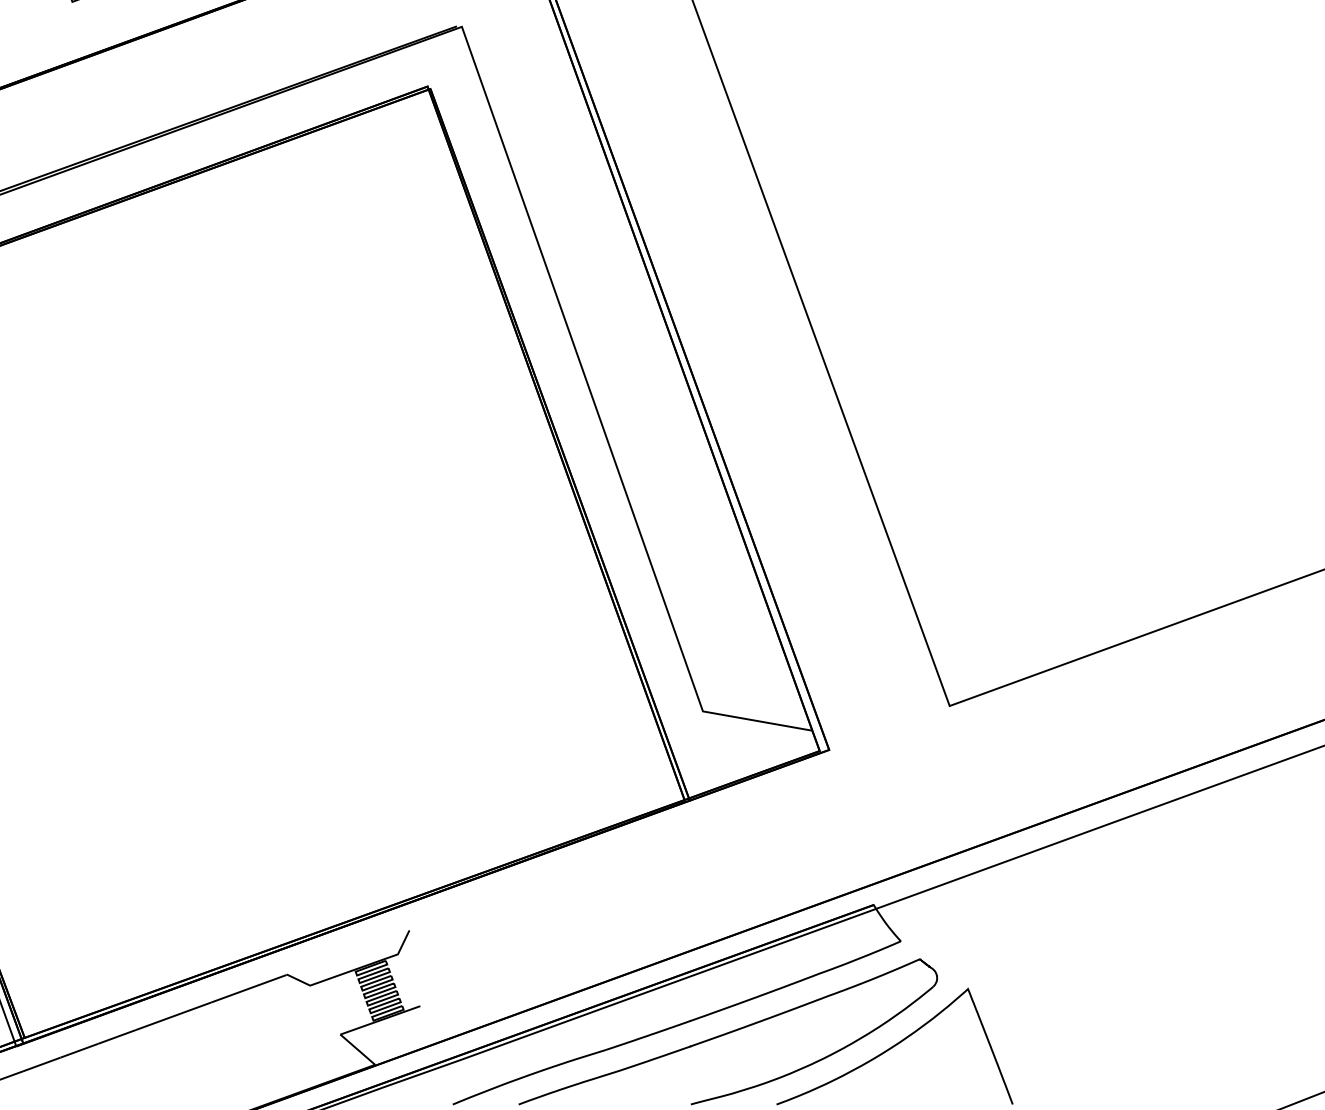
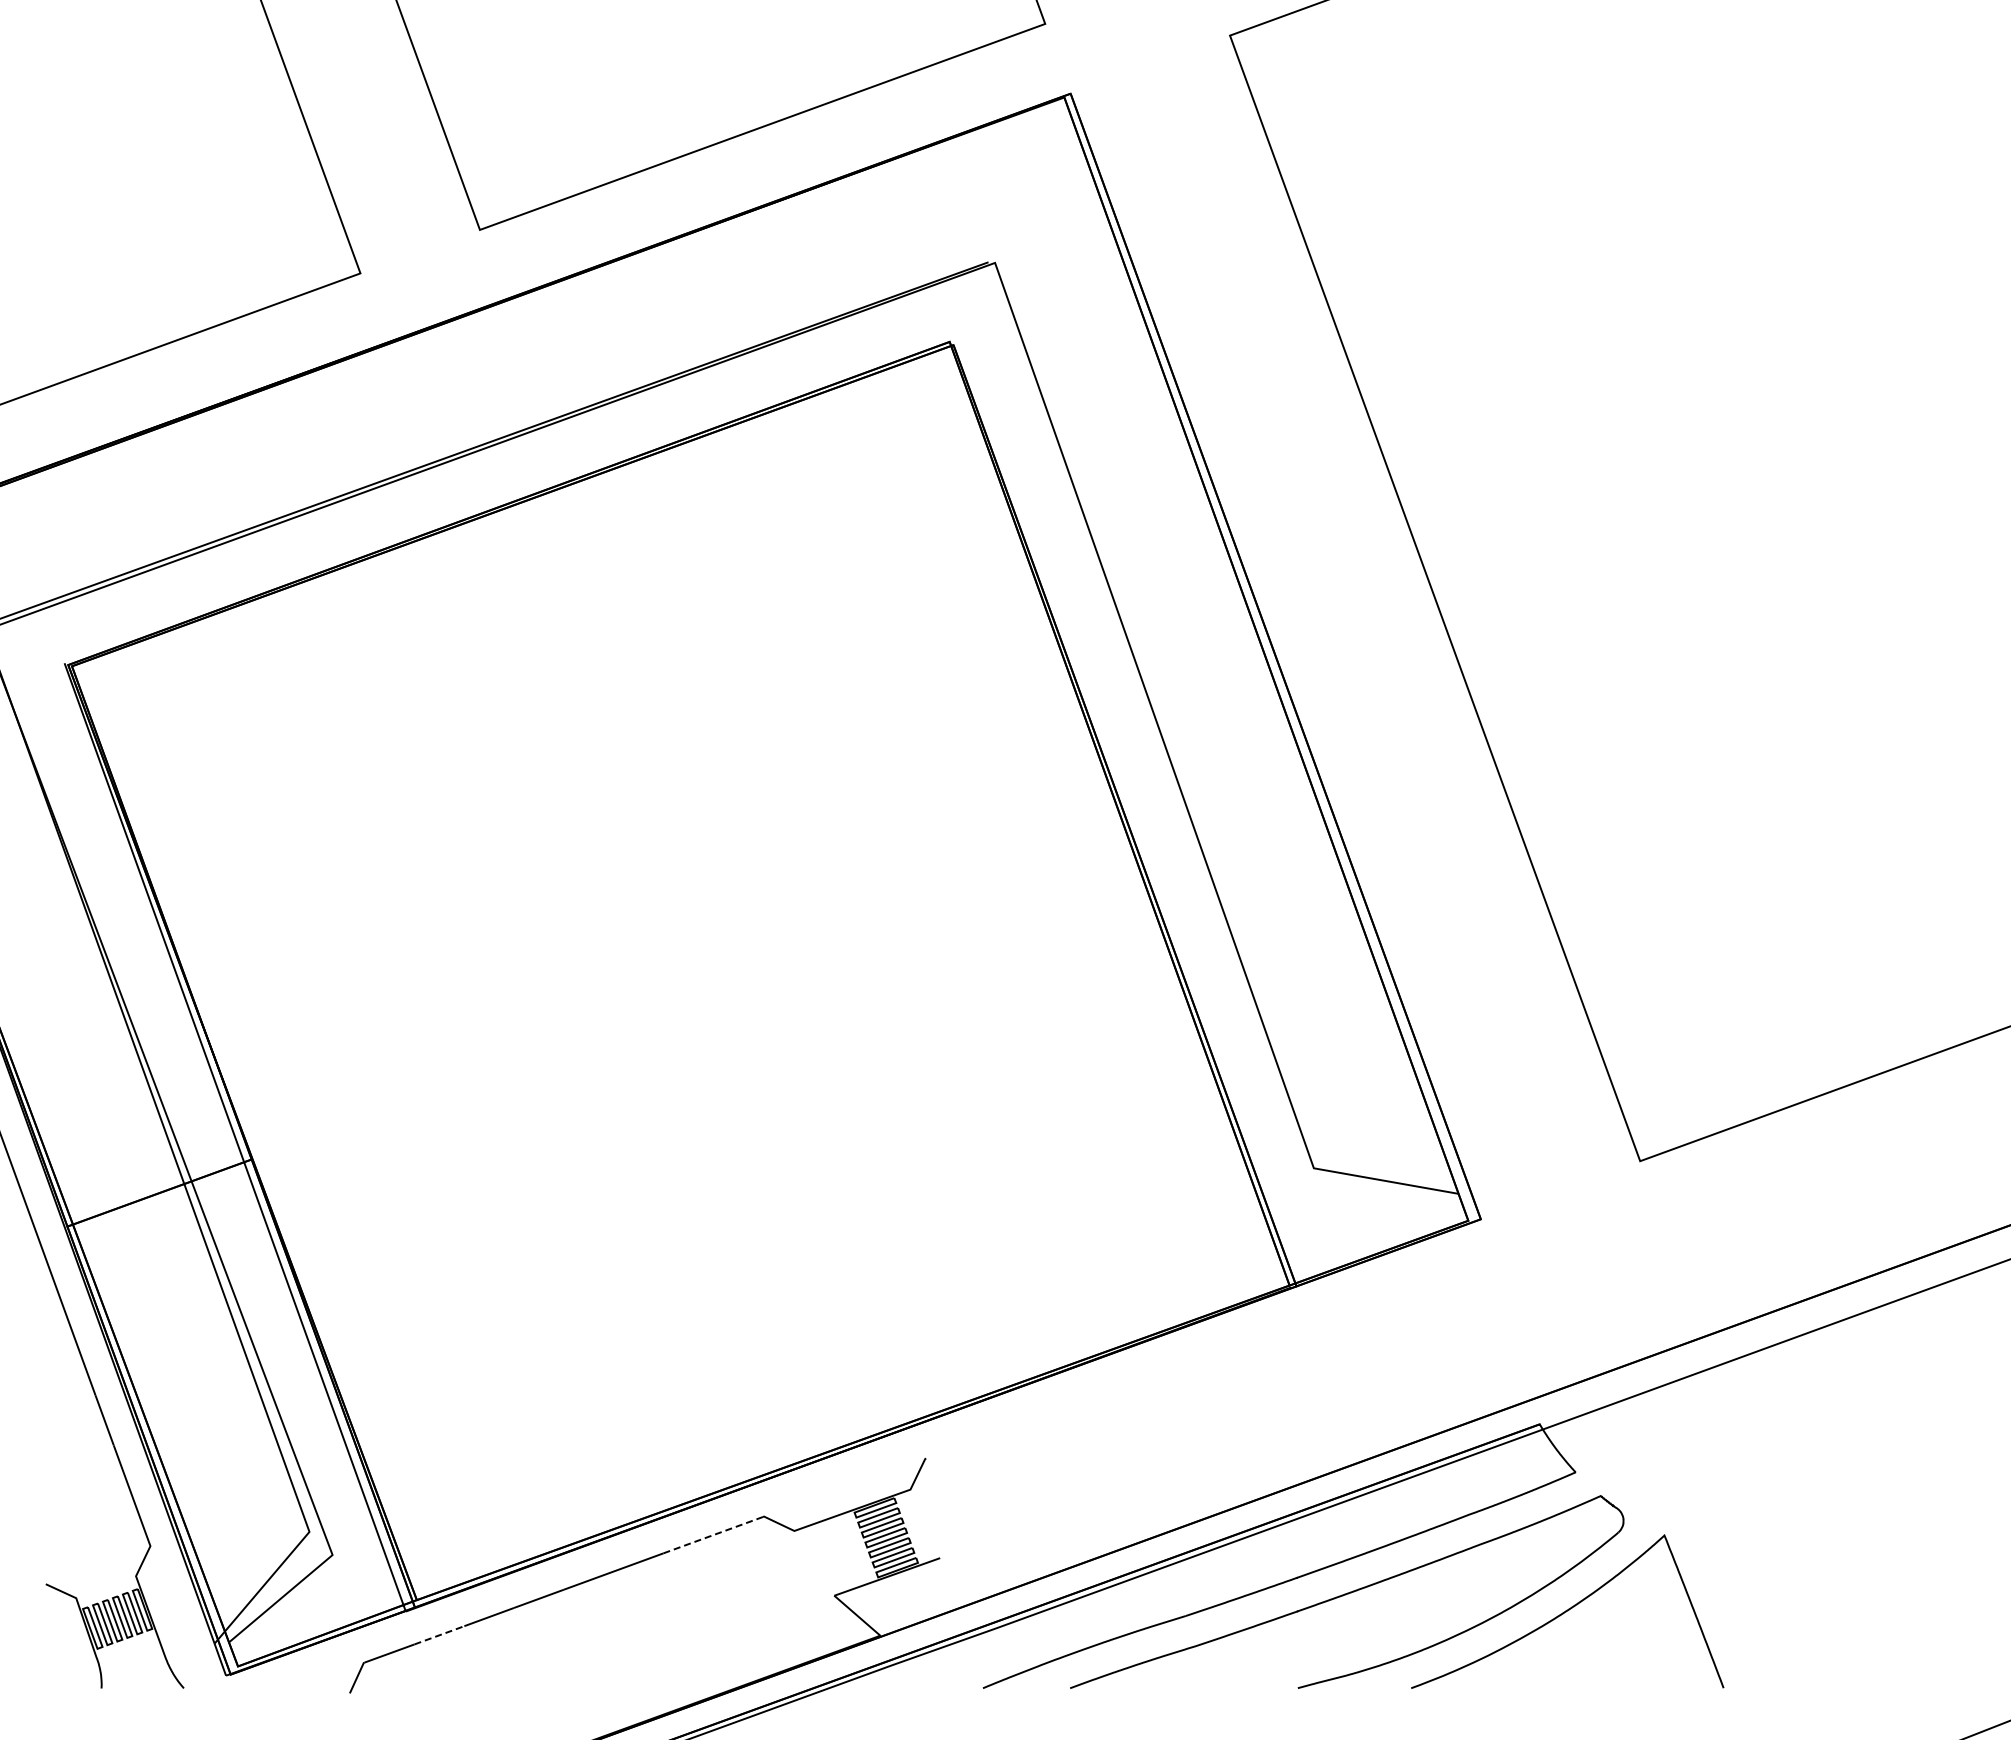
line: (249, 989) -> (713, 1535), solid -> dashed
line: (41, 1064) -> (439, 1635), solid -> dashed

